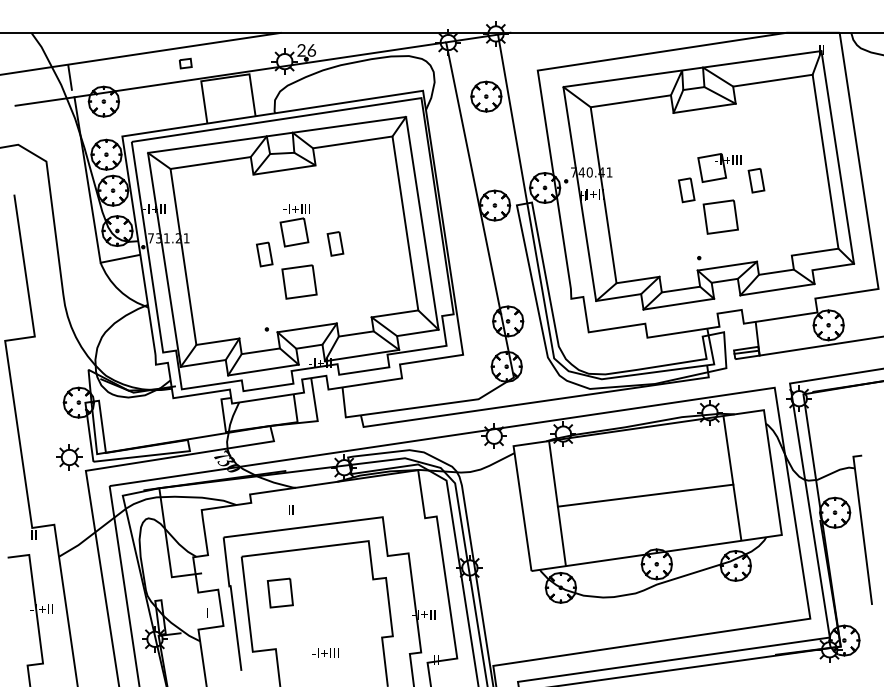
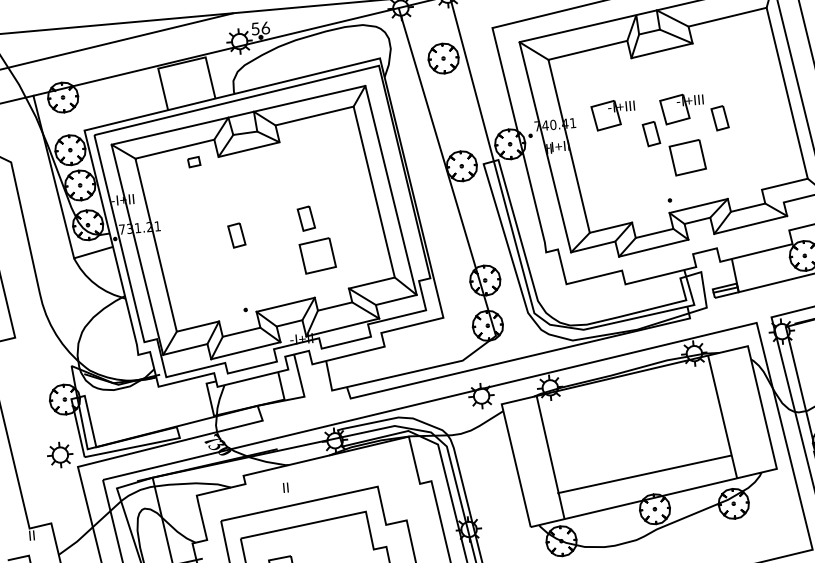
text: (301, 50) -> (255, 29), 26 -> 56
part: (185, 63) -> (193, 162), moved
line: (70, 77) -> (27, 76), removed
part: (650, 167) -> (613, 114), added
part: (294, 225) -> (263, 203), removed
part: (299, 281) -> (317, 255), moved
line: (645, 495) -> (644, 474), moved

